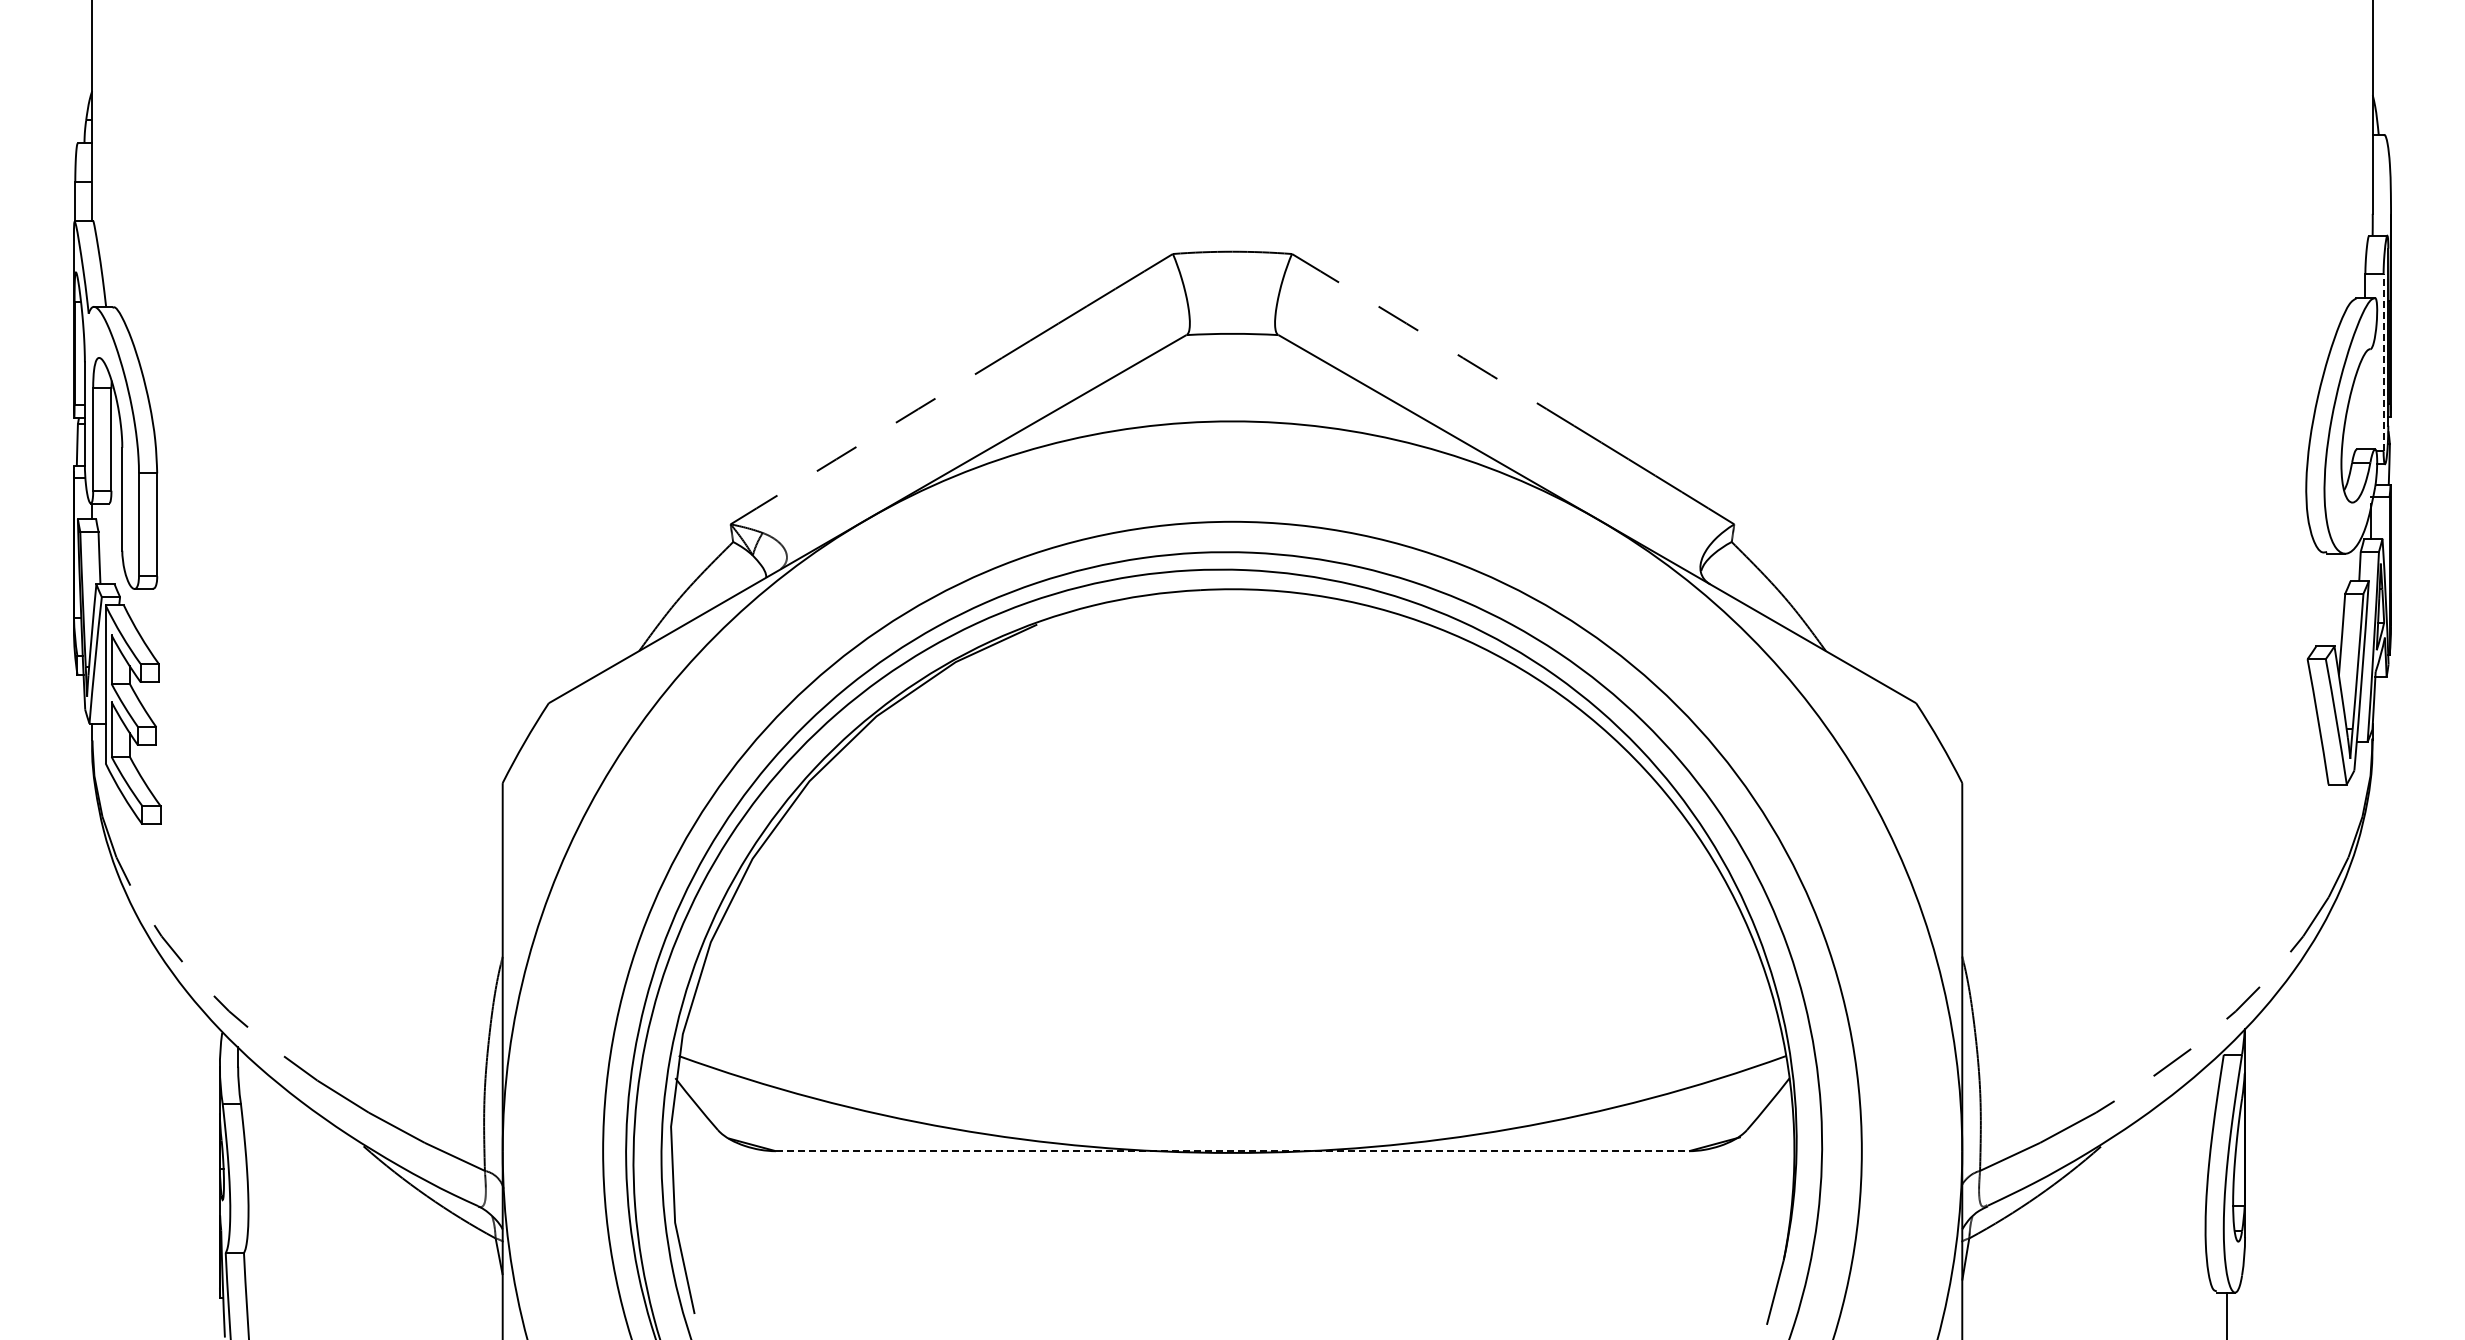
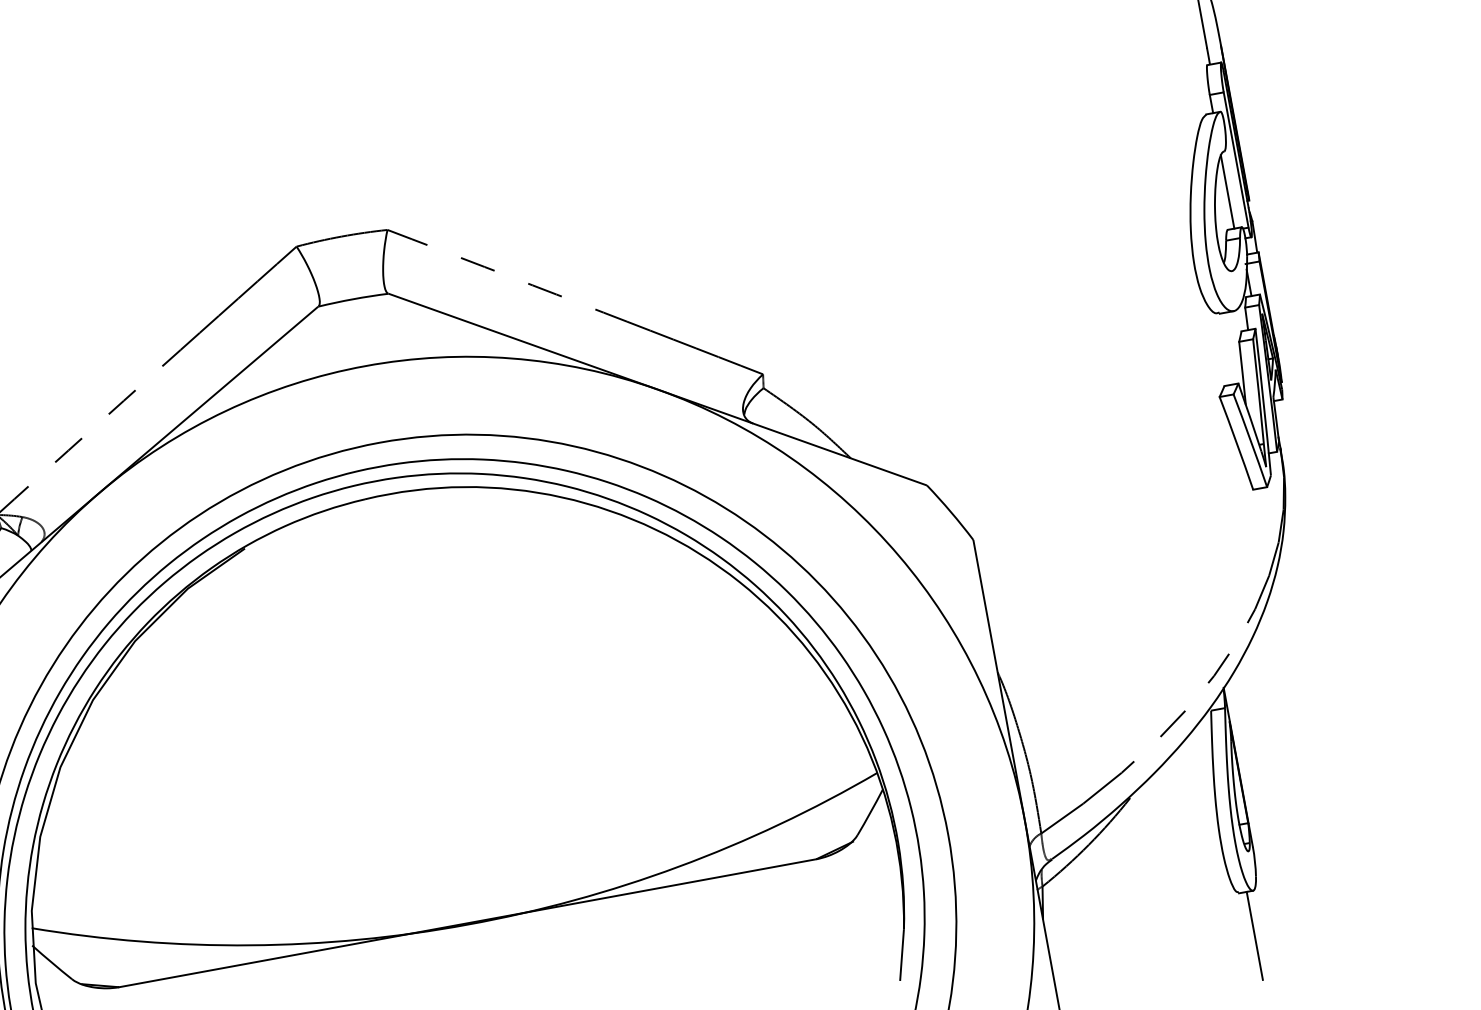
line: (2383, 362) -> (1236, 159), dashed -> solid
line: (2365, 401) -> (1227, 192), added
line: (1232, 1151) -> (467, 923), dashed -> solid

